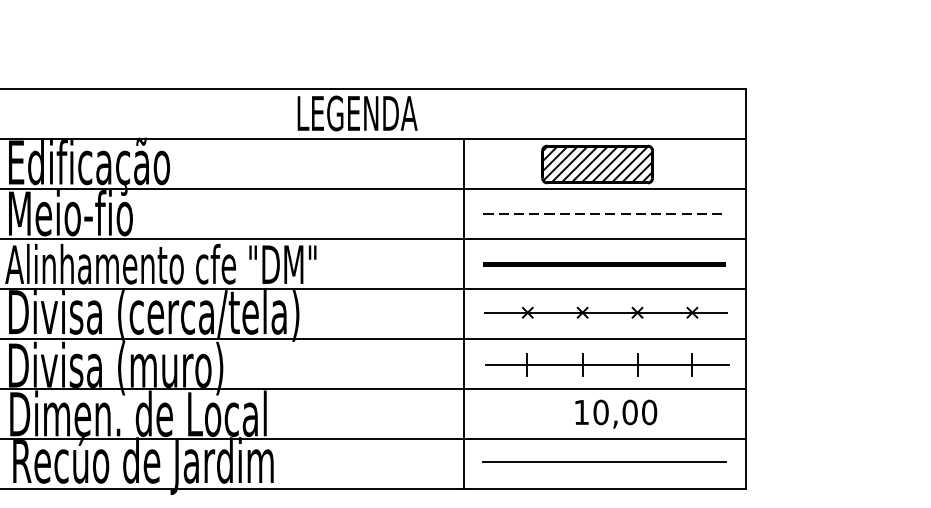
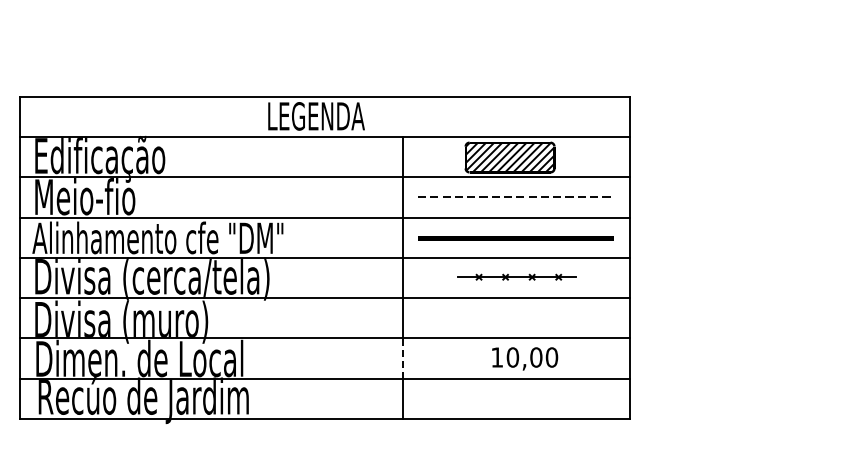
part: (605, 313) -> (516, 277), size x0.6
part: (606, 364) -> (517, 318), removed
line: (464, 413) -> (402, 358), solid -> dashed
line: (604, 462) -> (515, 397), removed

